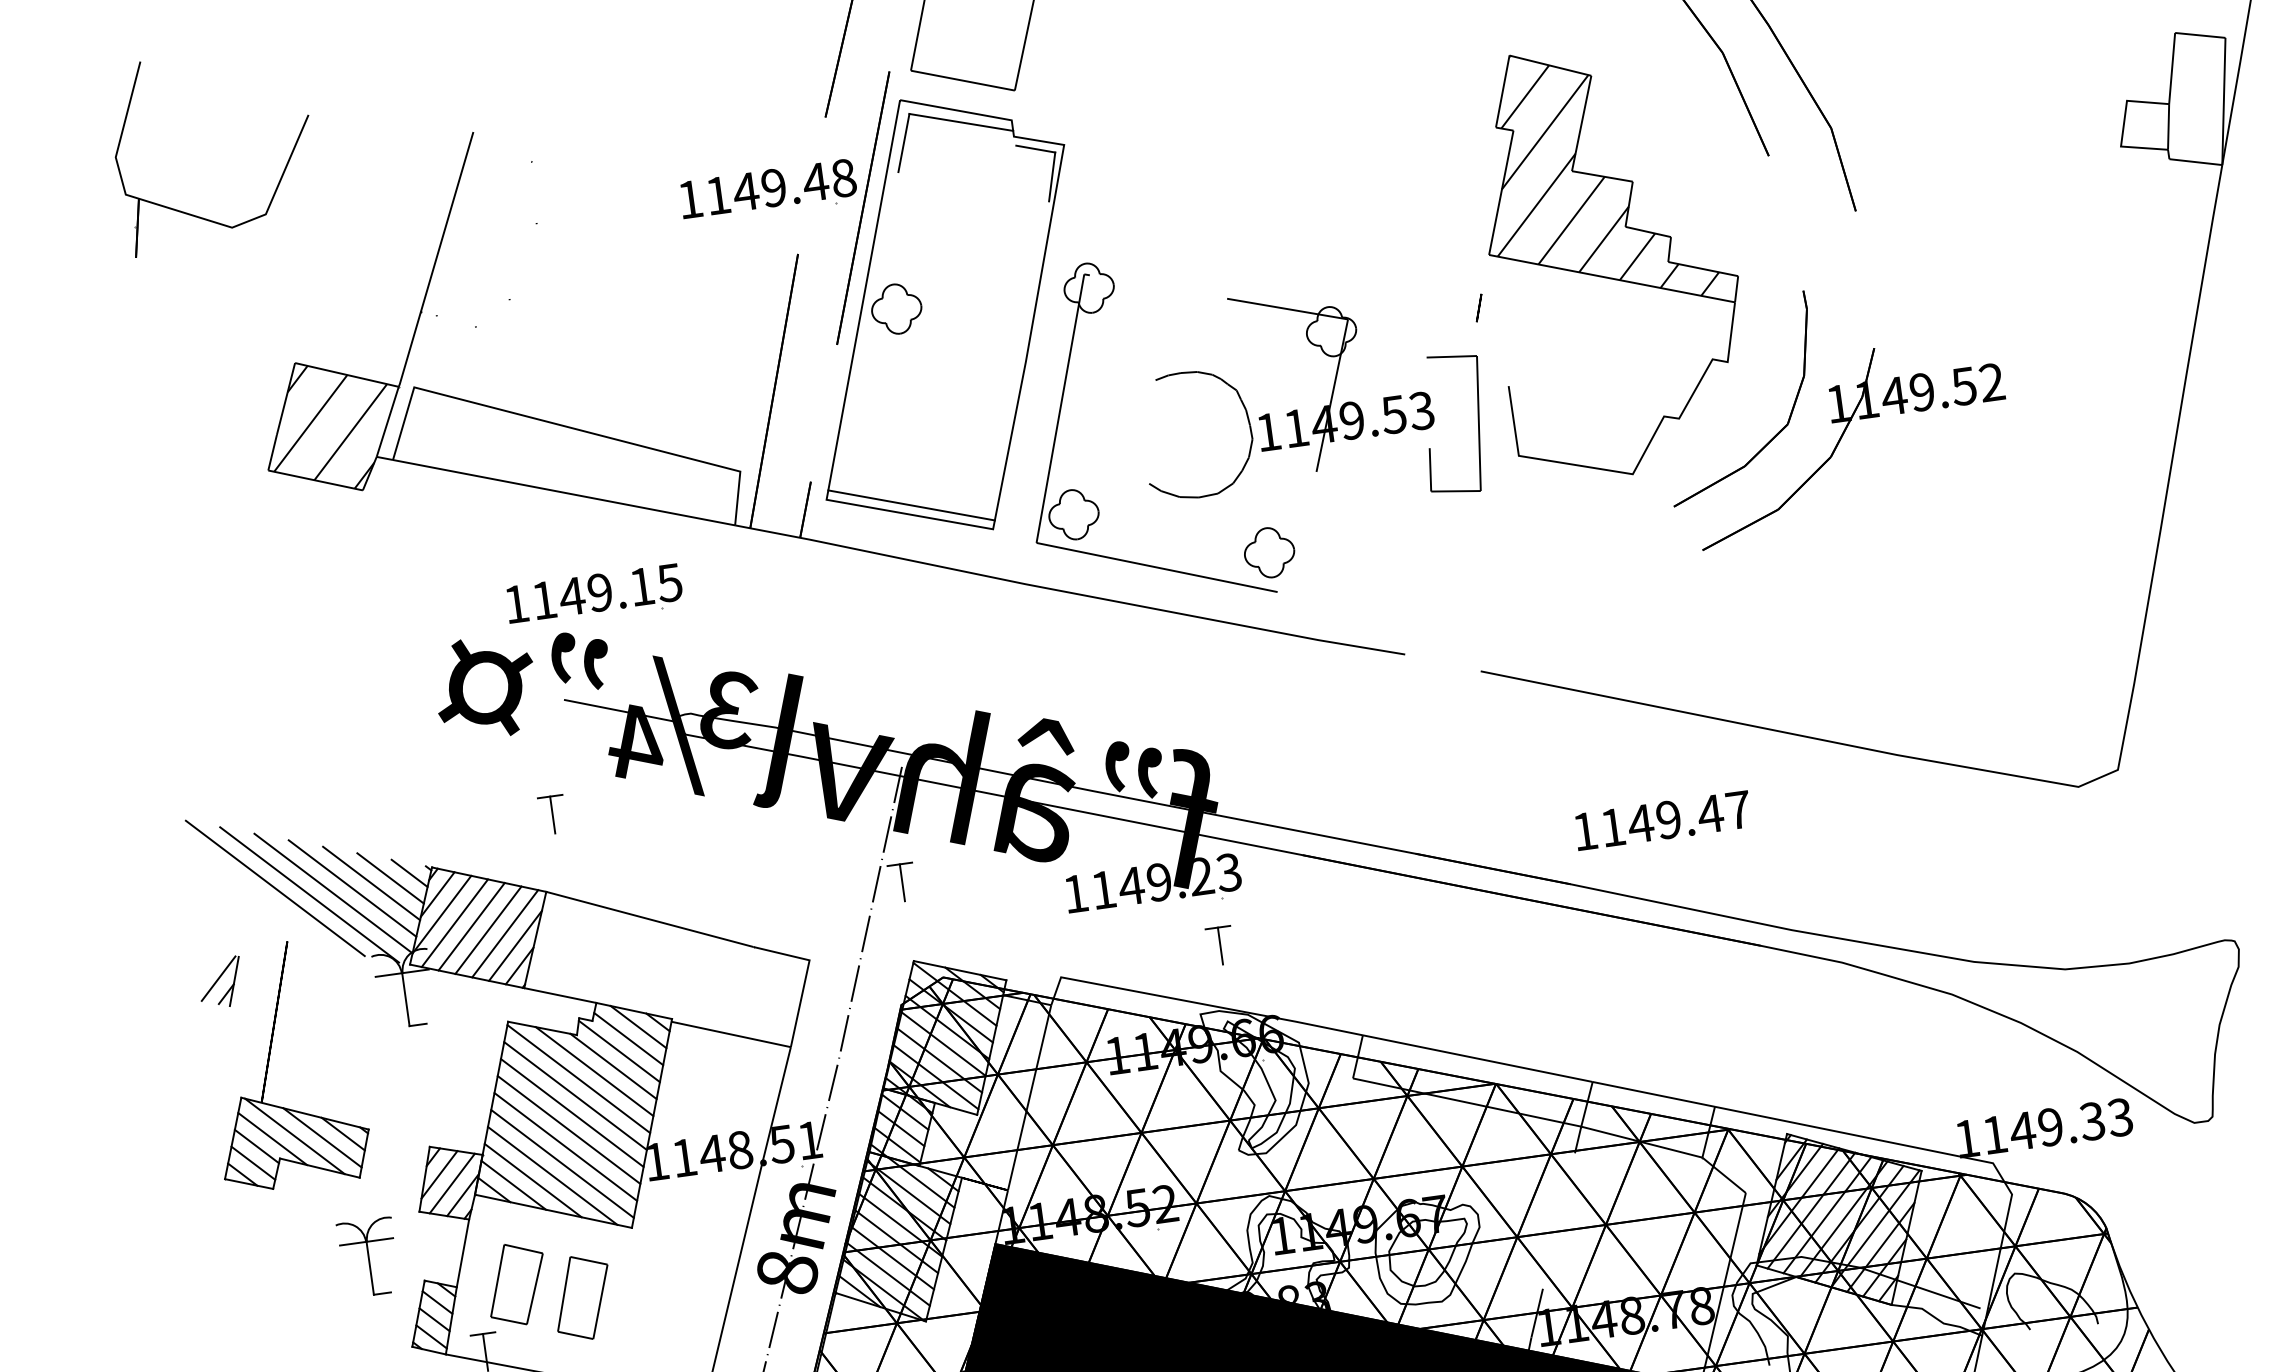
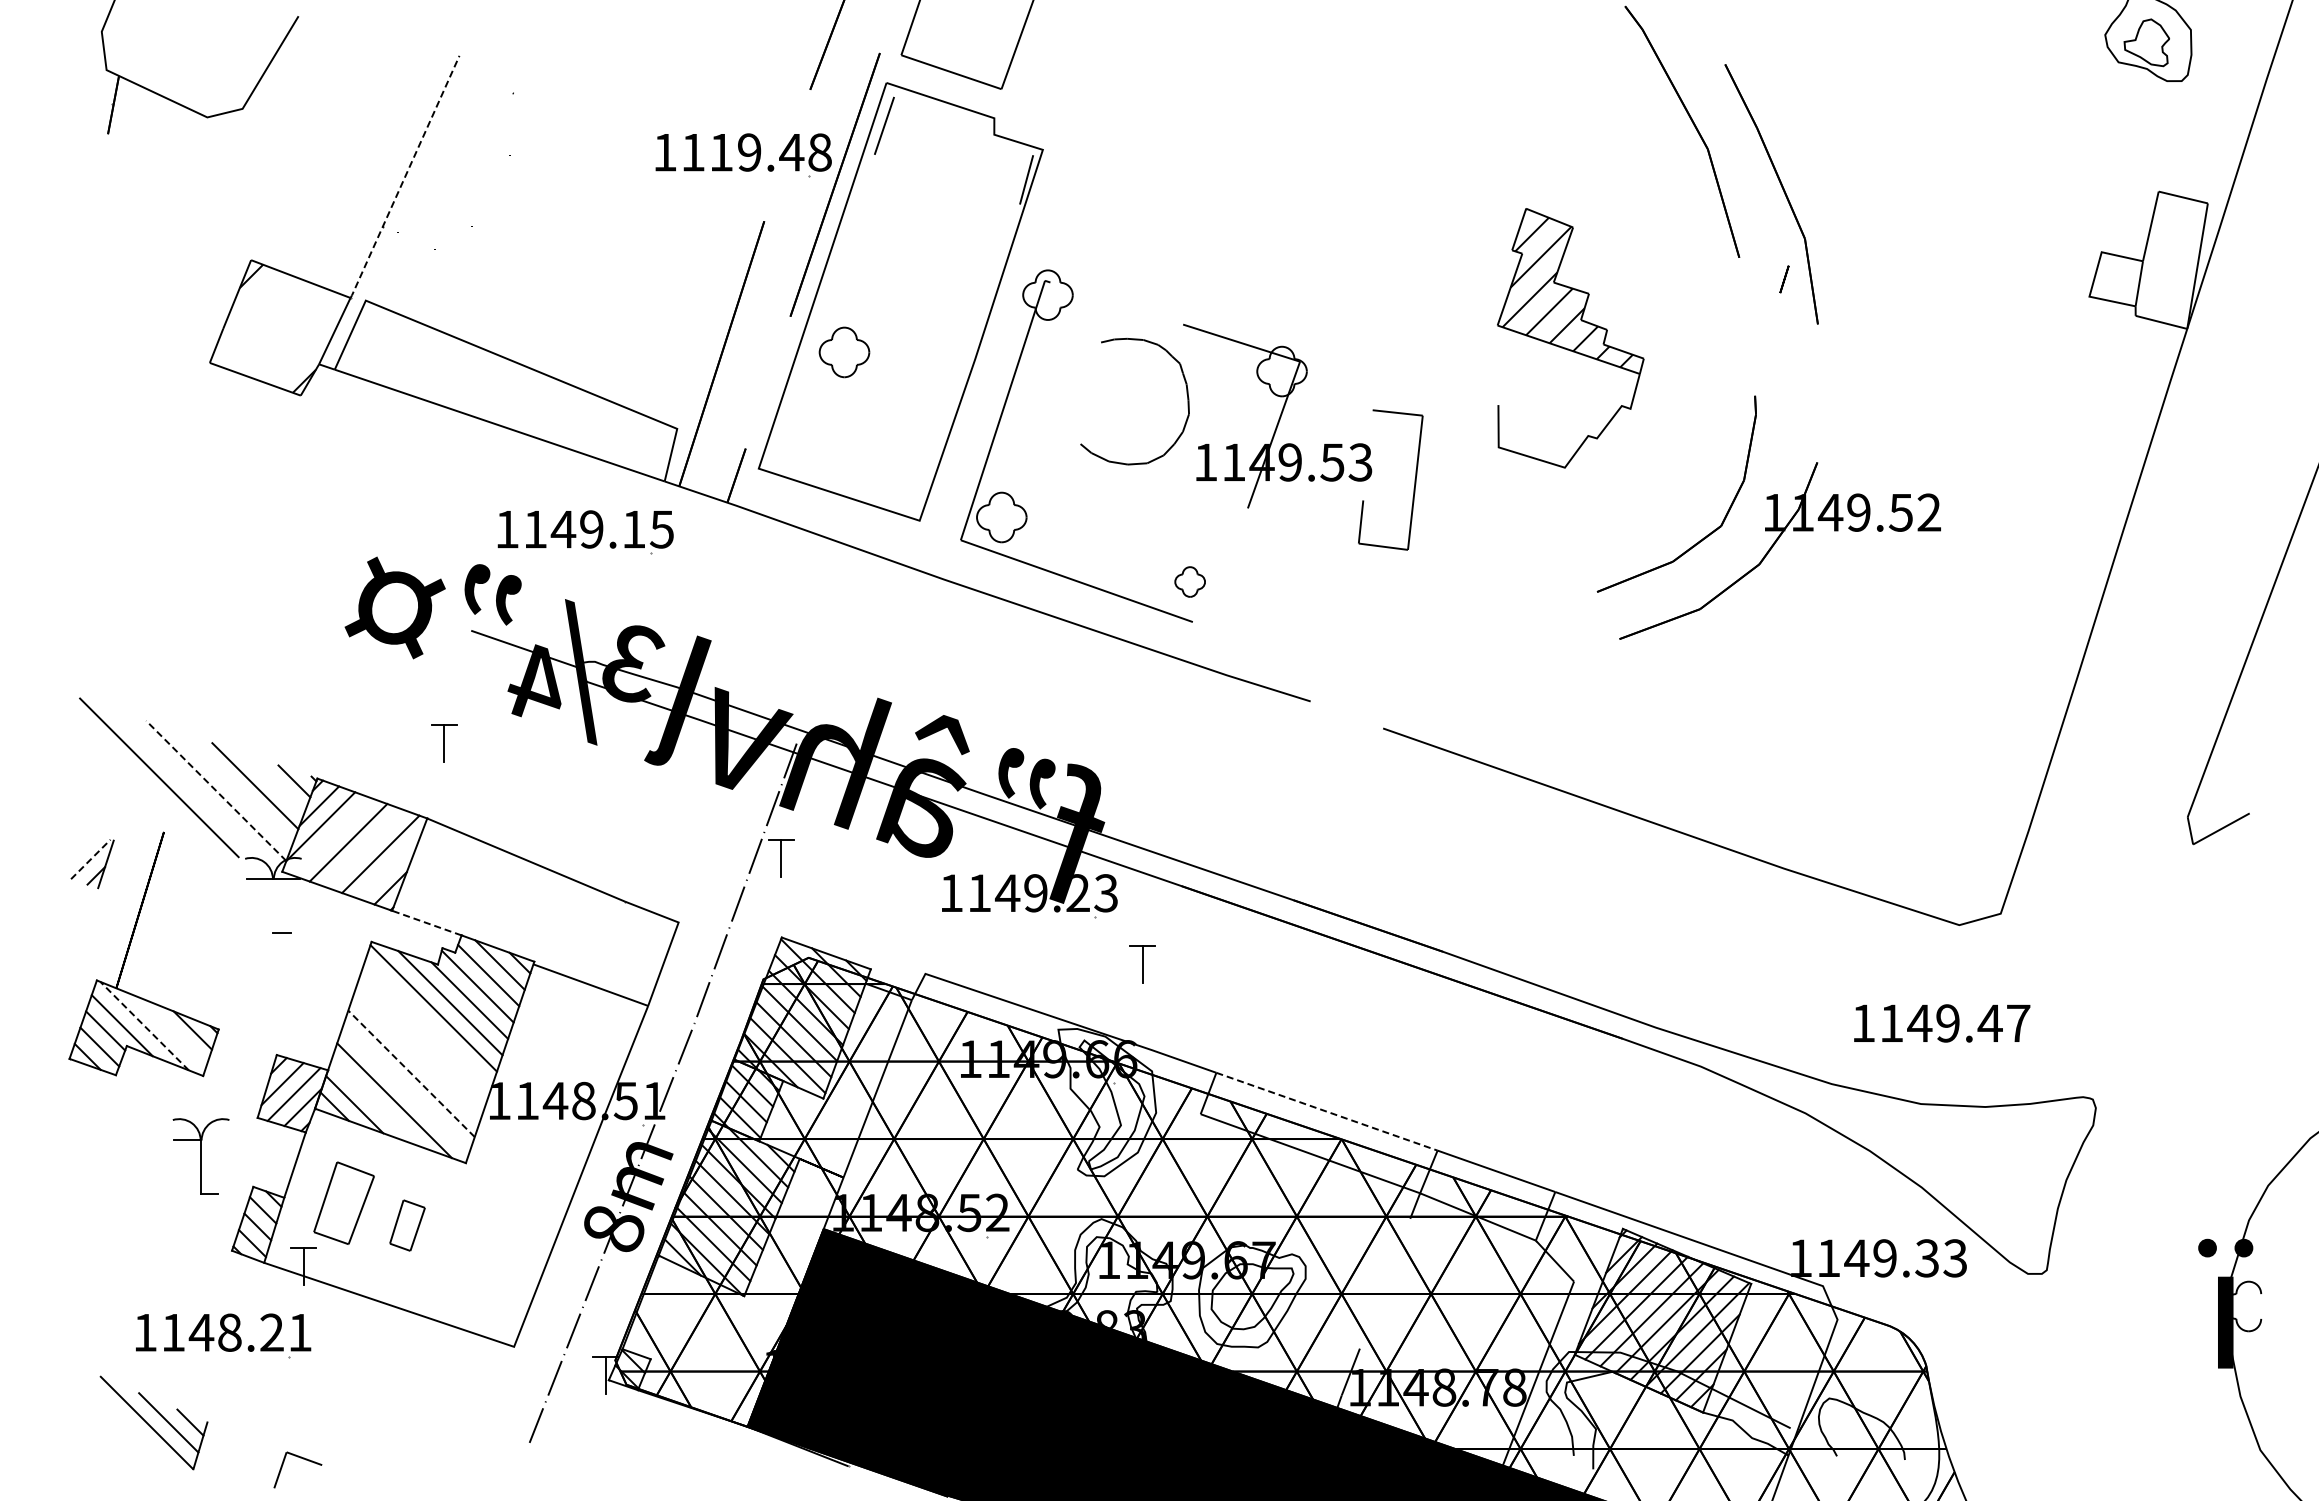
line: (960, 121) -> (943, 112), removed
line: (1036, 149) -> (1014, 150), removed
text: (746, 191) -> (721, 152), 1149.48 -> 1119.48
part: (1612, 258) -> (1570, 337), size x0.6
line: (436, 259) -> (405, 177), solid -> dashed
line: (1479, 308) -> (1784, 279), moved
part: (896, 309) -> (844, 352), moved
part: (1247, 420) -> (1186, 394), moved
line: (310, 422) -> (258, 321), removed
line: (350, 431) -> (296, 335), removed
line: (910, 505) -> (841, 485), removed
part: (1268, 552) -> (1189, 581), size x0.6
part: (594, 596) -> (585, 532), moved
text: (1663, 820) -> (1942, 1023), moved
line: (390, 878) -> (274, 783), removed
line: (352, 888) -> (235, 788), removed
line: (332, 893) -> (215, 790), solid -> dashed
line: (309, 894) -> (192, 788), removed
line: (454, 922) -> (332, 836), removed
line: (488, 930) -> (364, 848), removed
line: (515, 945) -> (389, 867), removed
part: (1220, 945) -> (1142, 964), moved
line: (218, 978) -> (90, 859), solid -> dashed
line: (559, 995) -> (426, 923), solid -> dashed
line: (405, 999) -> (273, 905), removed
line: (1478, 1058) -> (1327, 1111), solid -> dashed
line: (574, 1095) -> (427, 1024), removed
line: (572, 1112) -> (422, 1040), removed
line: (568, 1130) -> (416, 1057), removed
line: (294, 1136) -> (144, 1026), solid -> dashed
line: (322, 1138) -> (171, 1031), removed
line: (565, 1146) -> (411, 1073), solid -> dashed
line: (561, 1163) -> (405, 1089), removed
line: (533, 1180) -> (374, 1102), removed
line: (379, 1240) -> (214, 1140), removed
part: (582, 1297) -> (407, 1225), size x0.6

